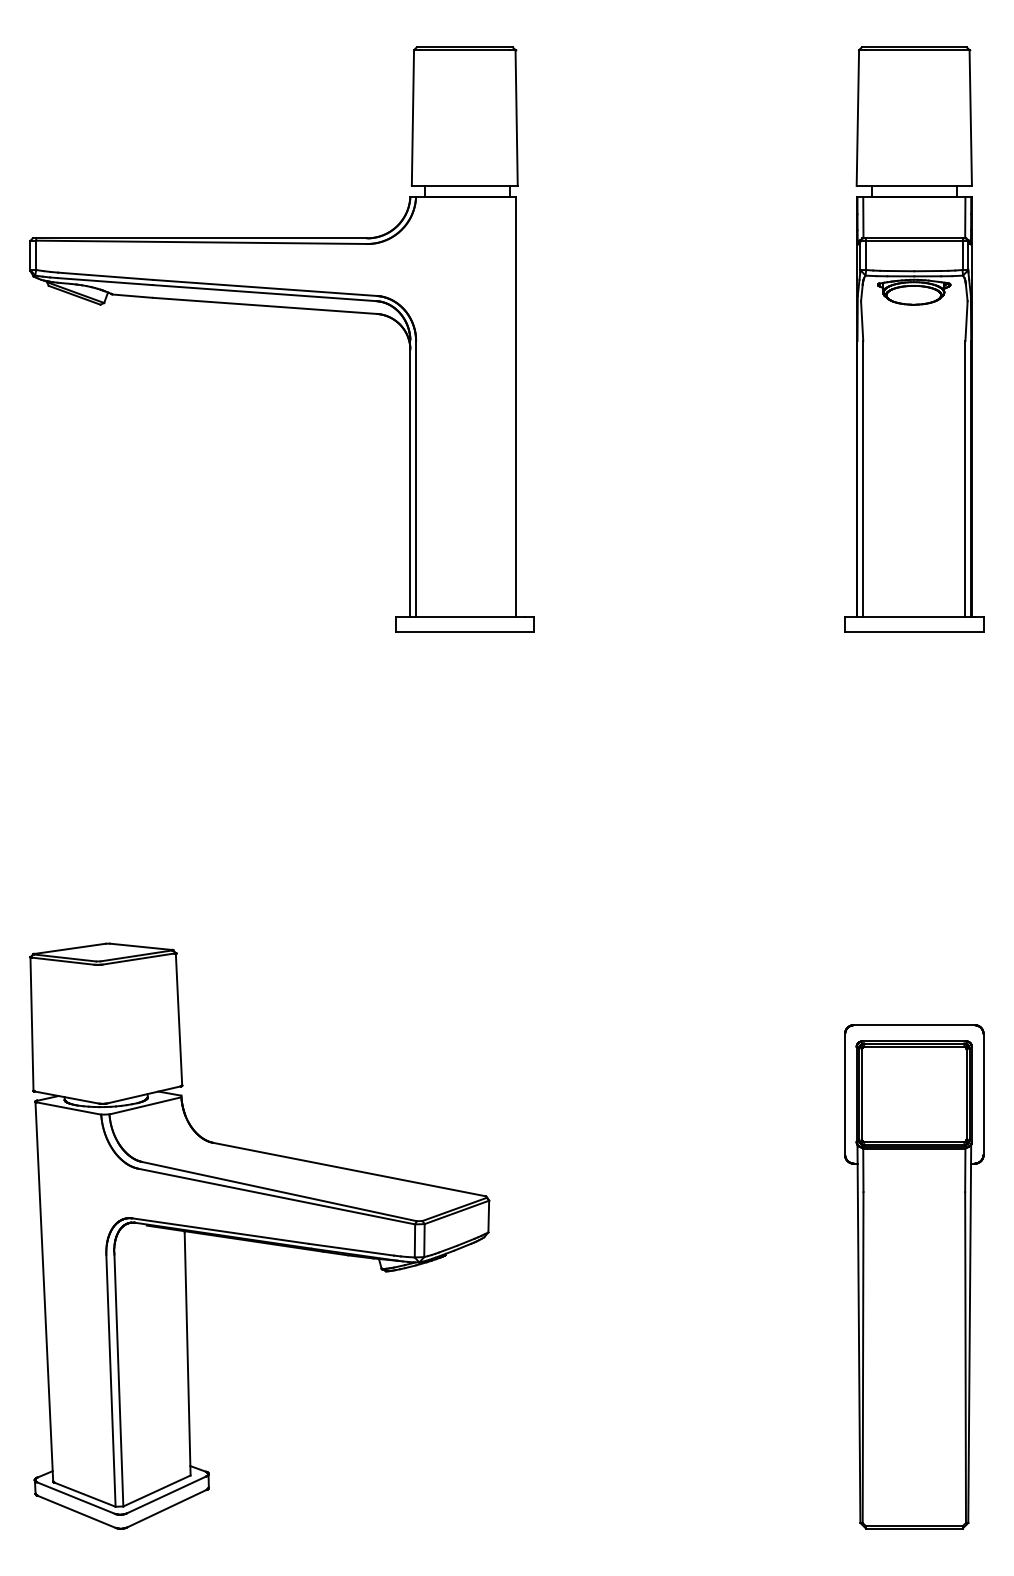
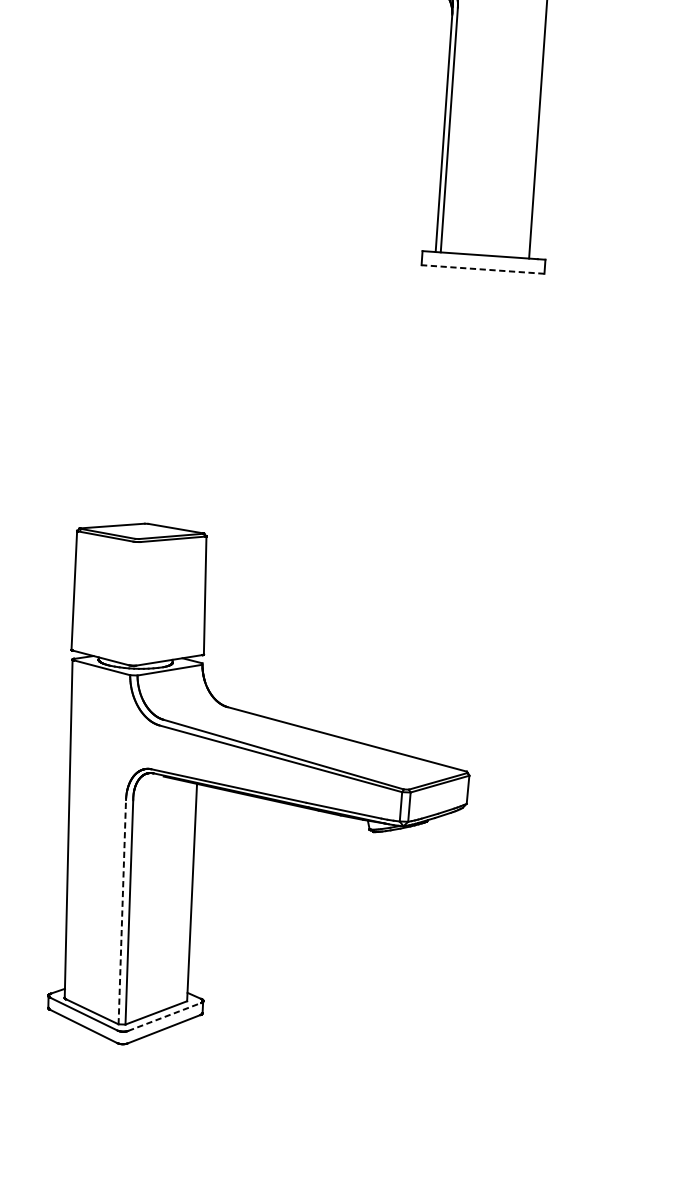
line: (464, 632) -> (482, 269), solid -> dashed
line: (110, 1380) -> (121, 911), solid -> dashed
line: (166, 1494) -> (164, 1016), solid -> dashed

